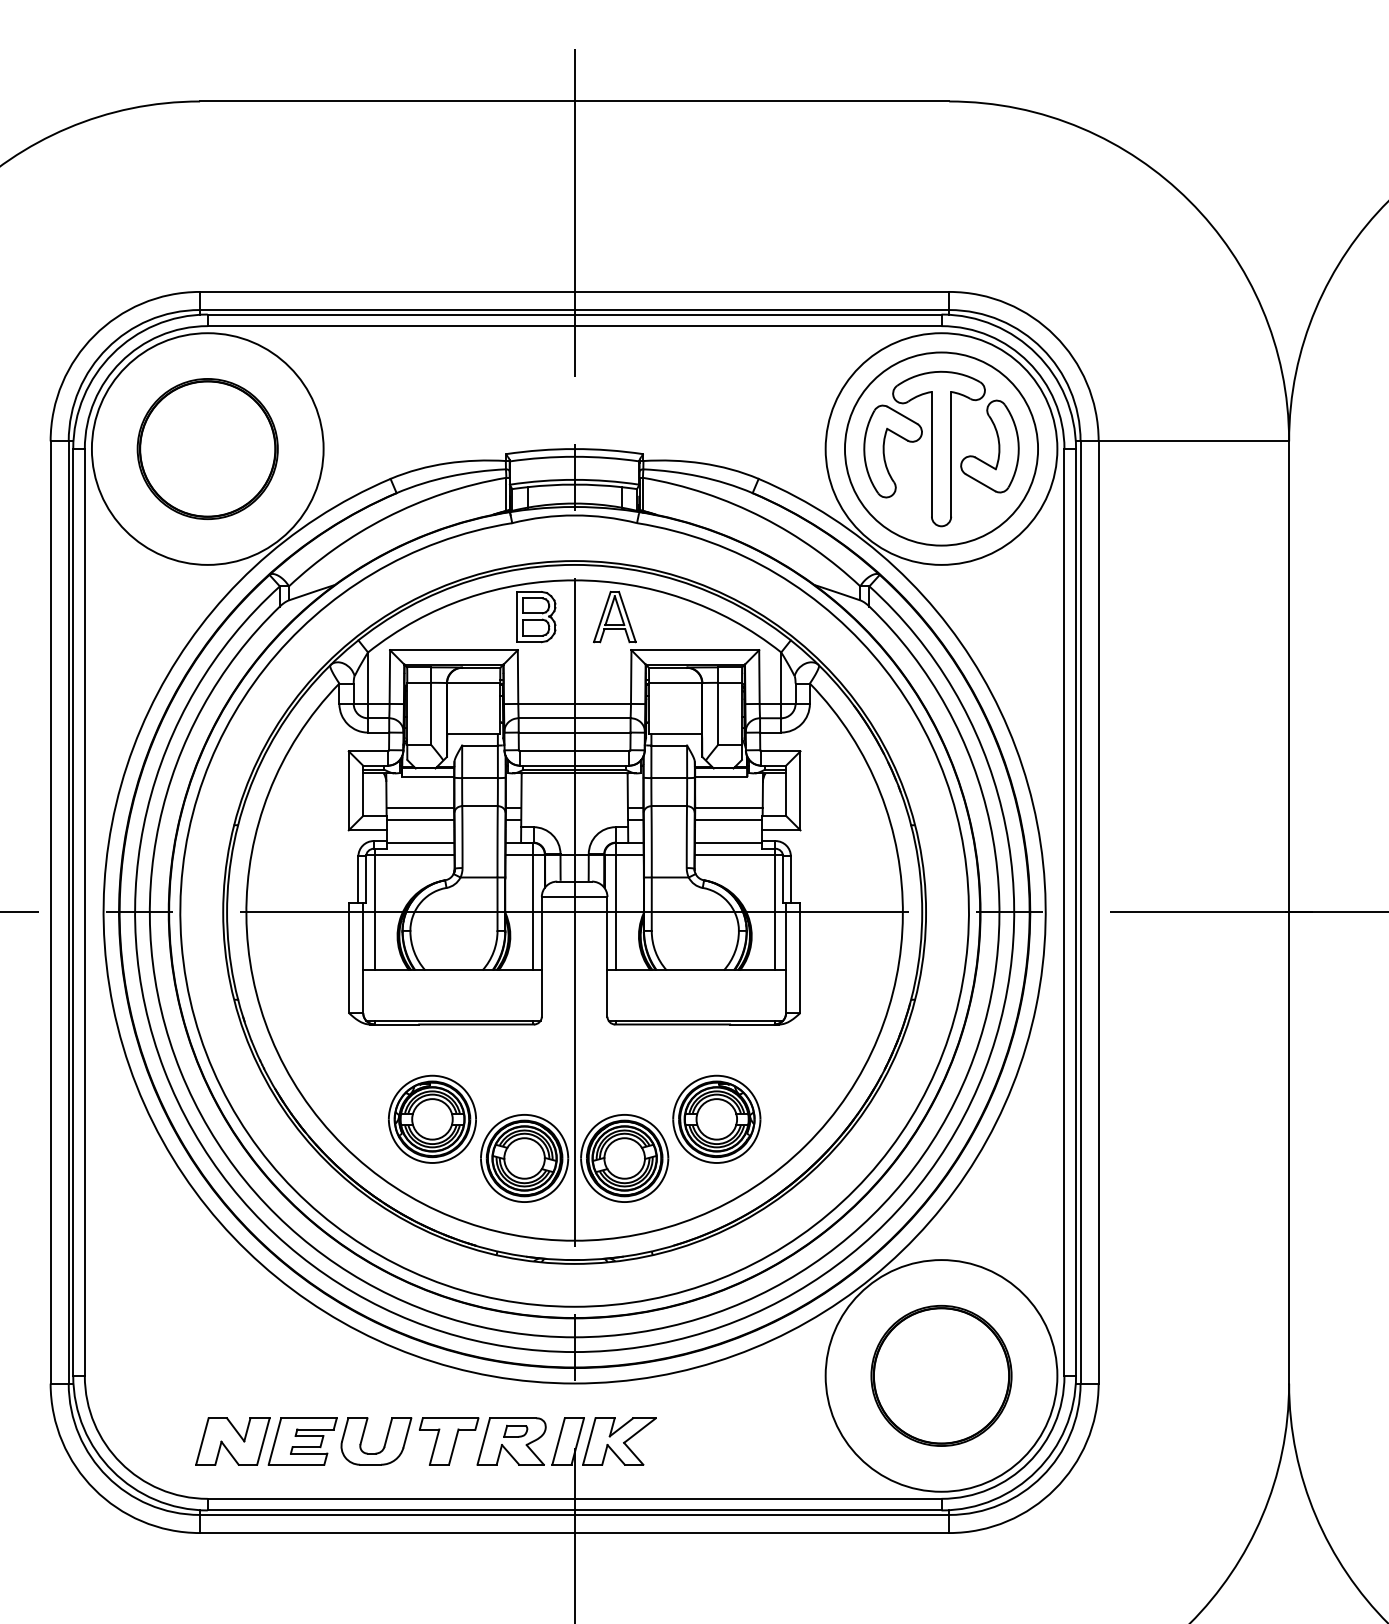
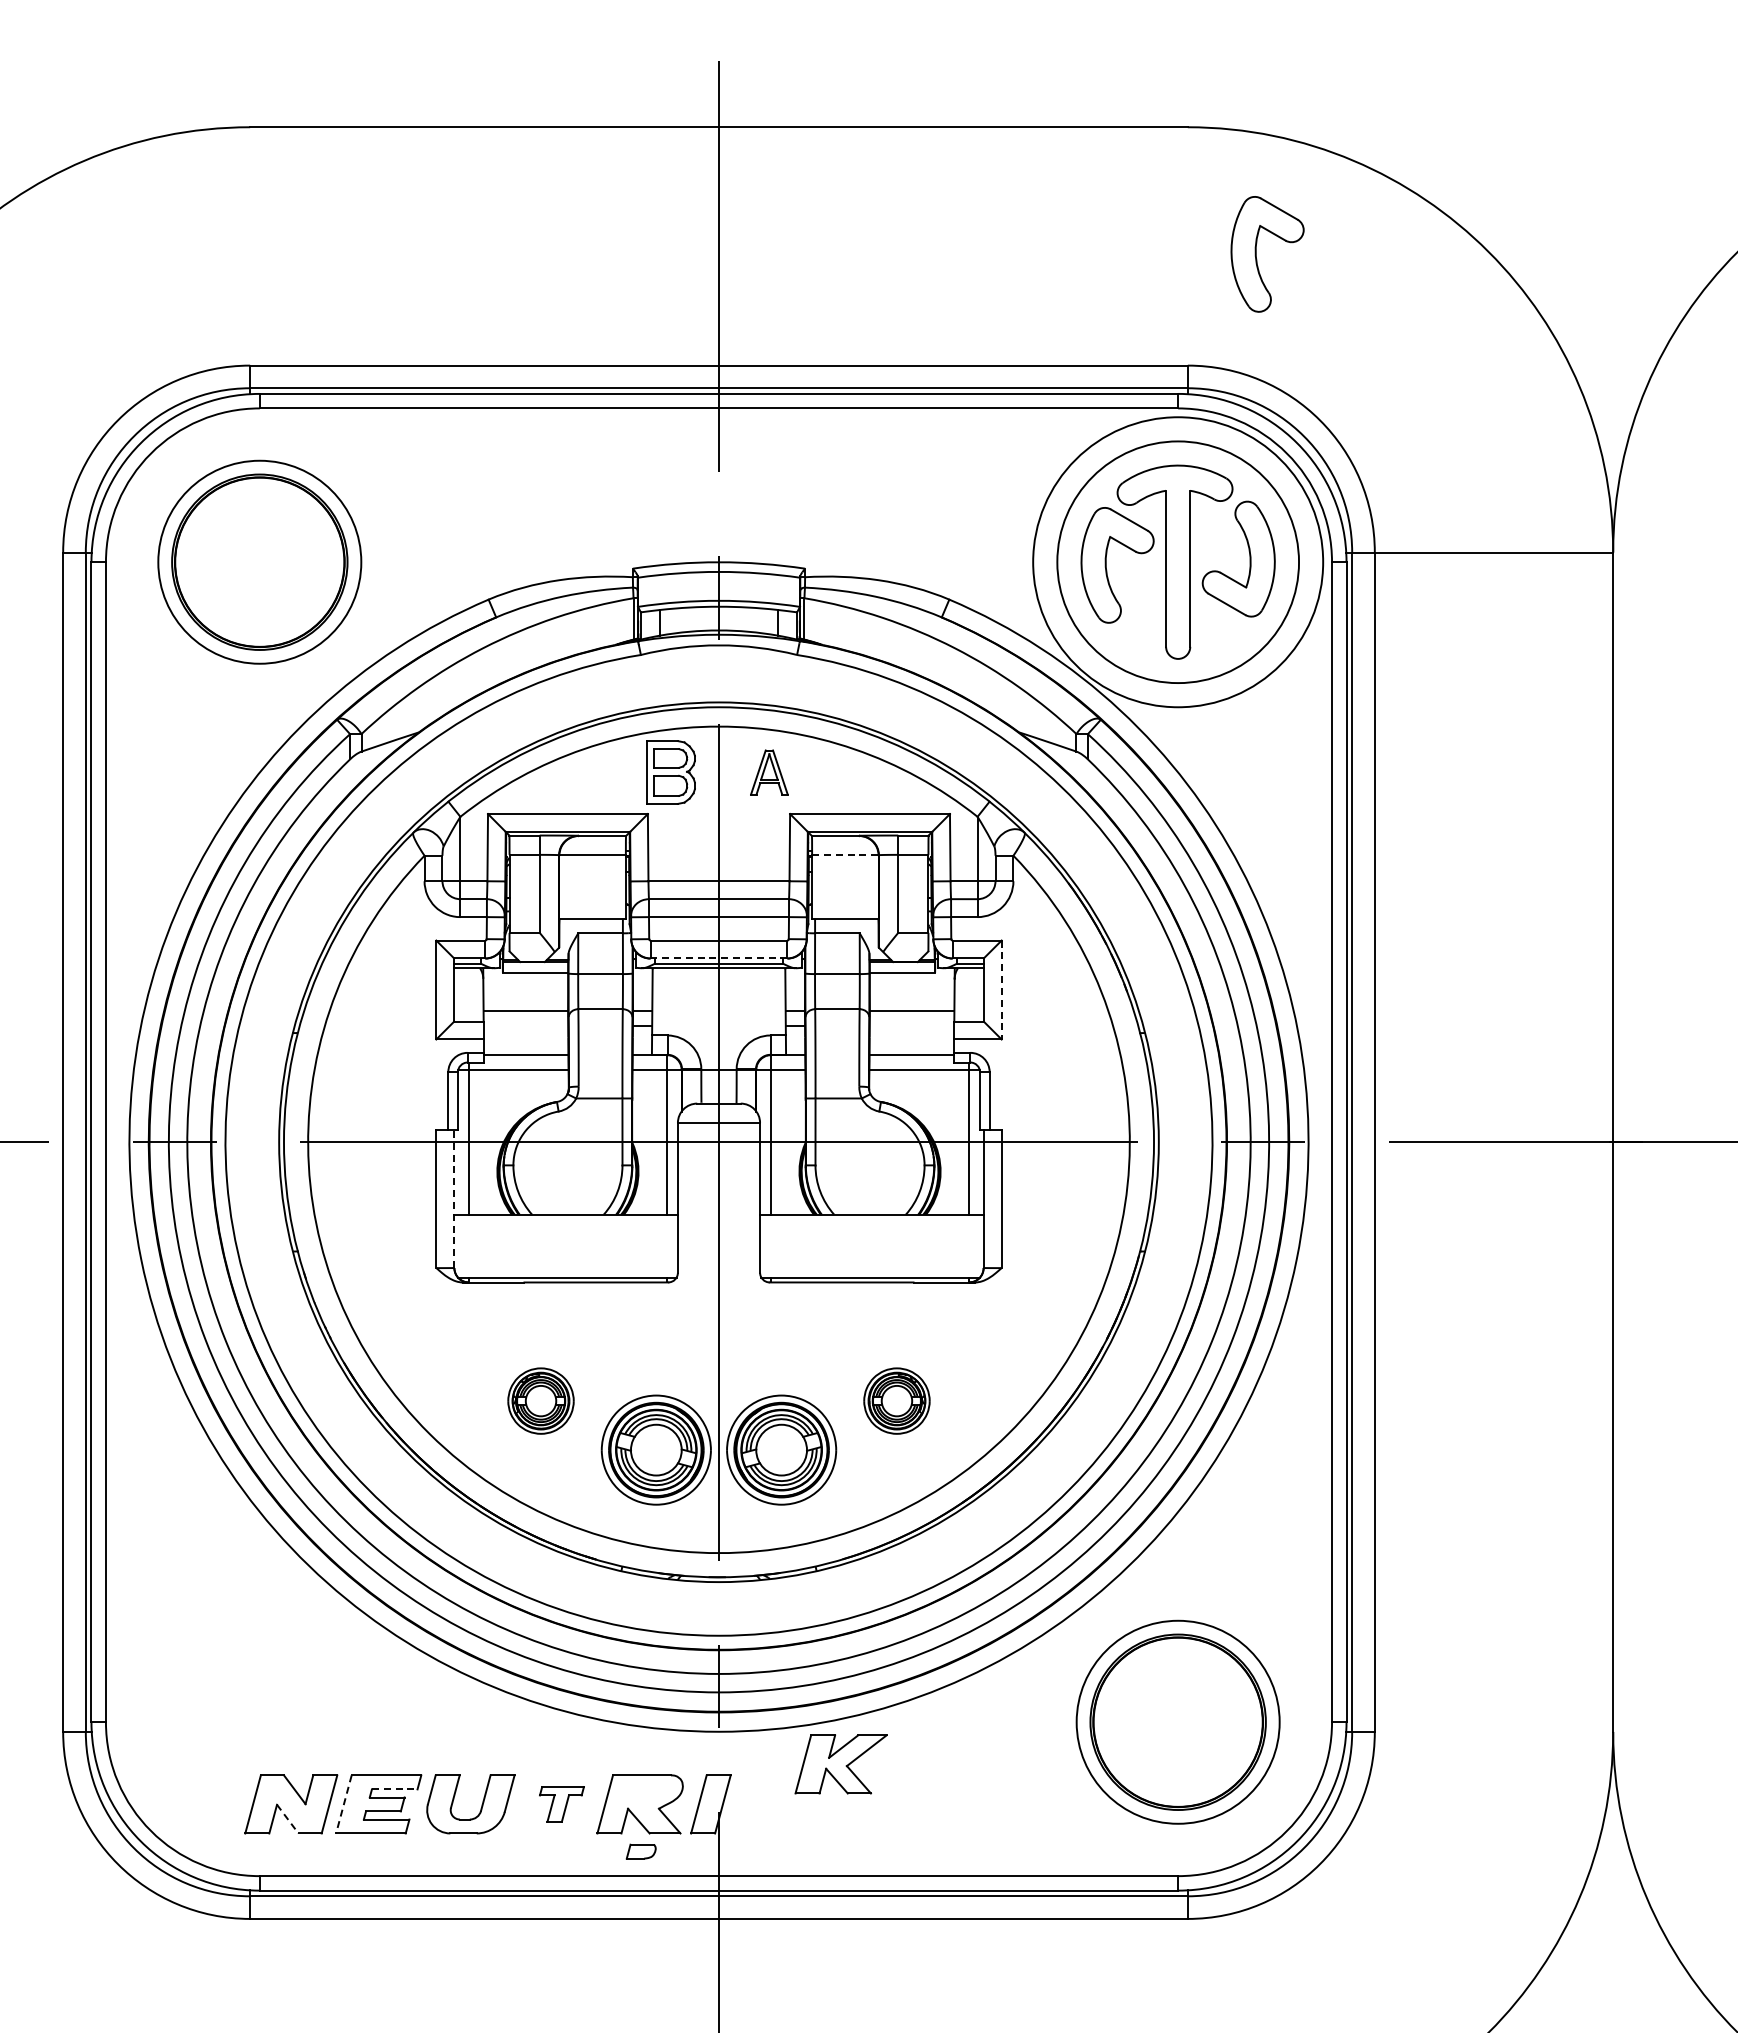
part: (1004, 203) -> (1256, 254), added
circle: (207, 449) -> (259, 562), size x0.7
part: (614, 617) -> (769, 772), size x0.7
line: (675, 683) -> (845, 855), solid -> dashed
line: (574, 765) -> (718, 958), solid -> dashed
line: (800, 791) -> (1001, 990), solid -> dashed
line: (420, 819) -> (525, 1026), removed
line: (728, 819) -> (911, 1026), removed
line: (363, 958) -> (454, 1199), solid -> dashed
part: (432, 1118) -> (540, 1400), size x0.6
part: (716, 1118) -> (896, 1400), size x0.6
circle: (941, 1376) -> (1178, 1722), size x0.7
line: (315, 1429) -> (394, 1789), solid -> dashed
part: (515, 1431) -> (640, 1851), moved
line: (274, 1441) -> (343, 1804), solid -> dashed
part: (448, 1441) -> (561, 1804), size x0.6
part: (618, 1441) -> (840, 1764), moved
line: (229, 1453) -> (287, 1819), solid -> dashed

